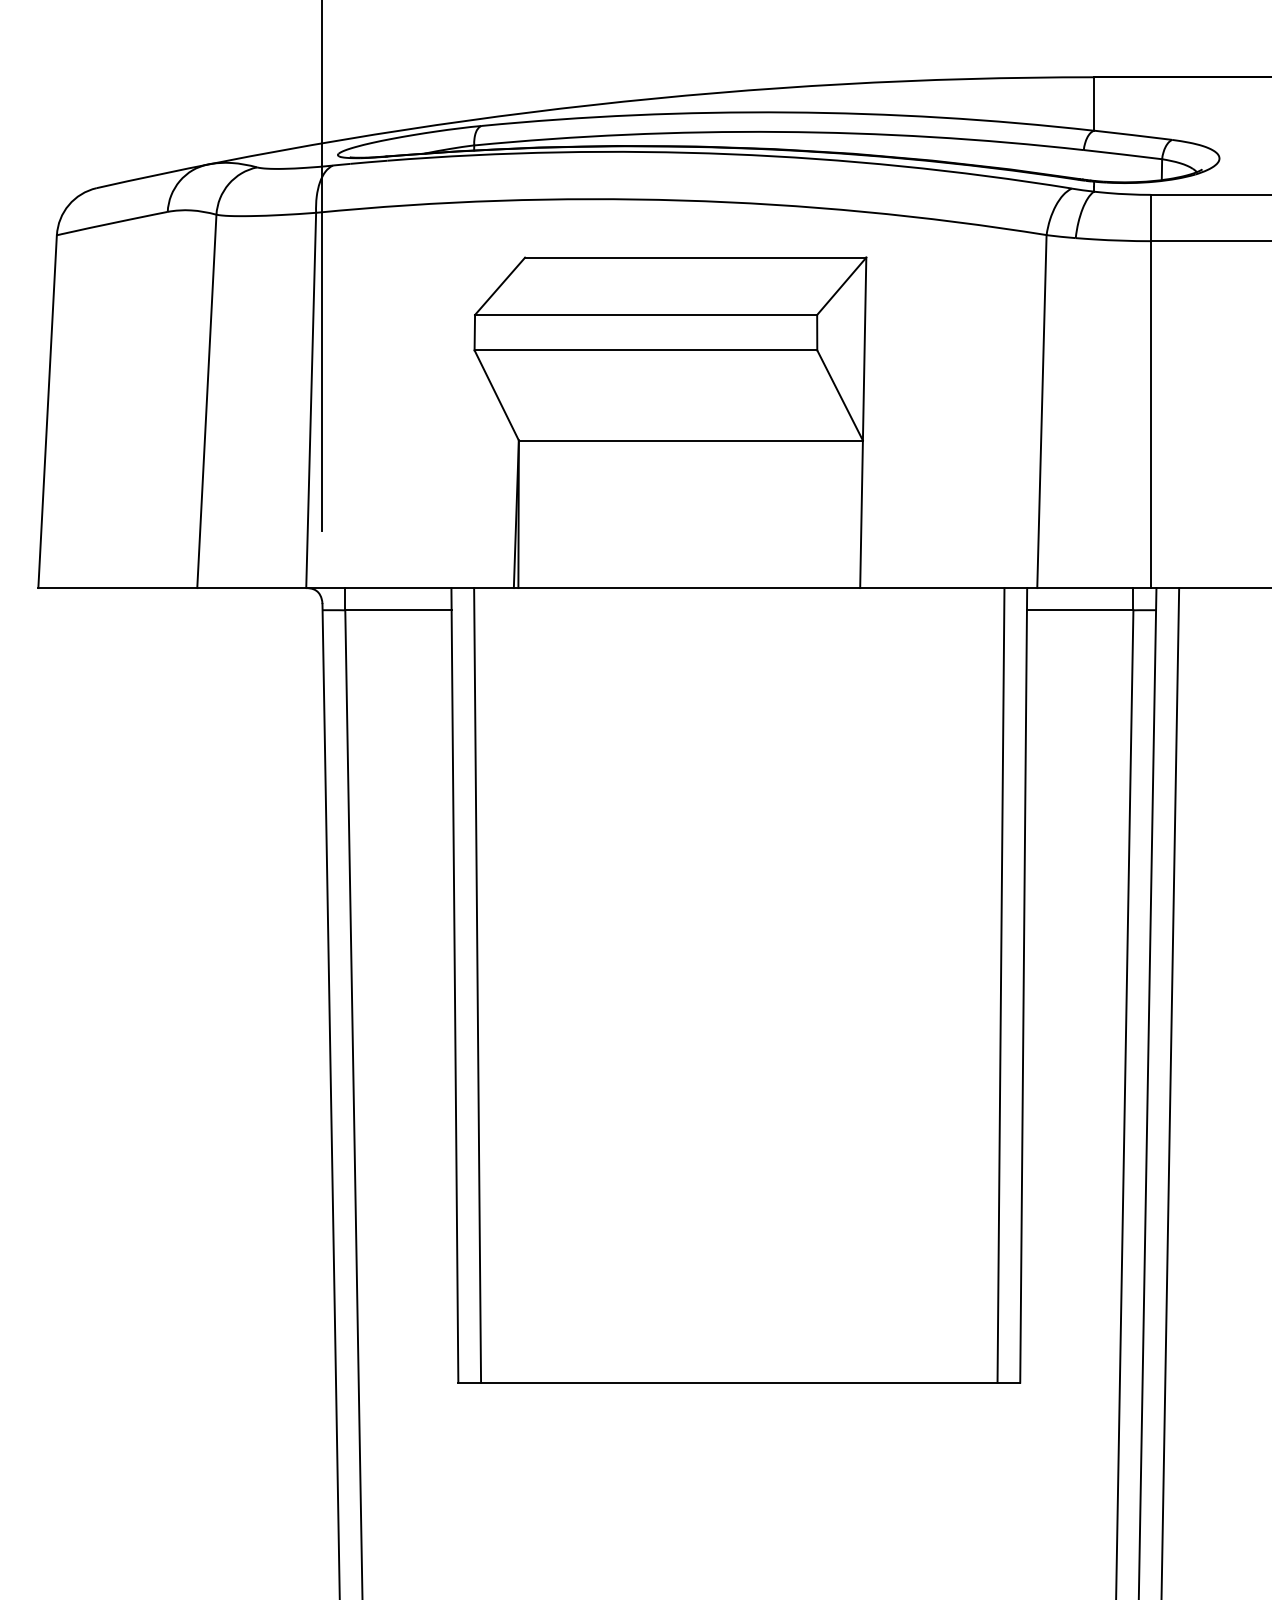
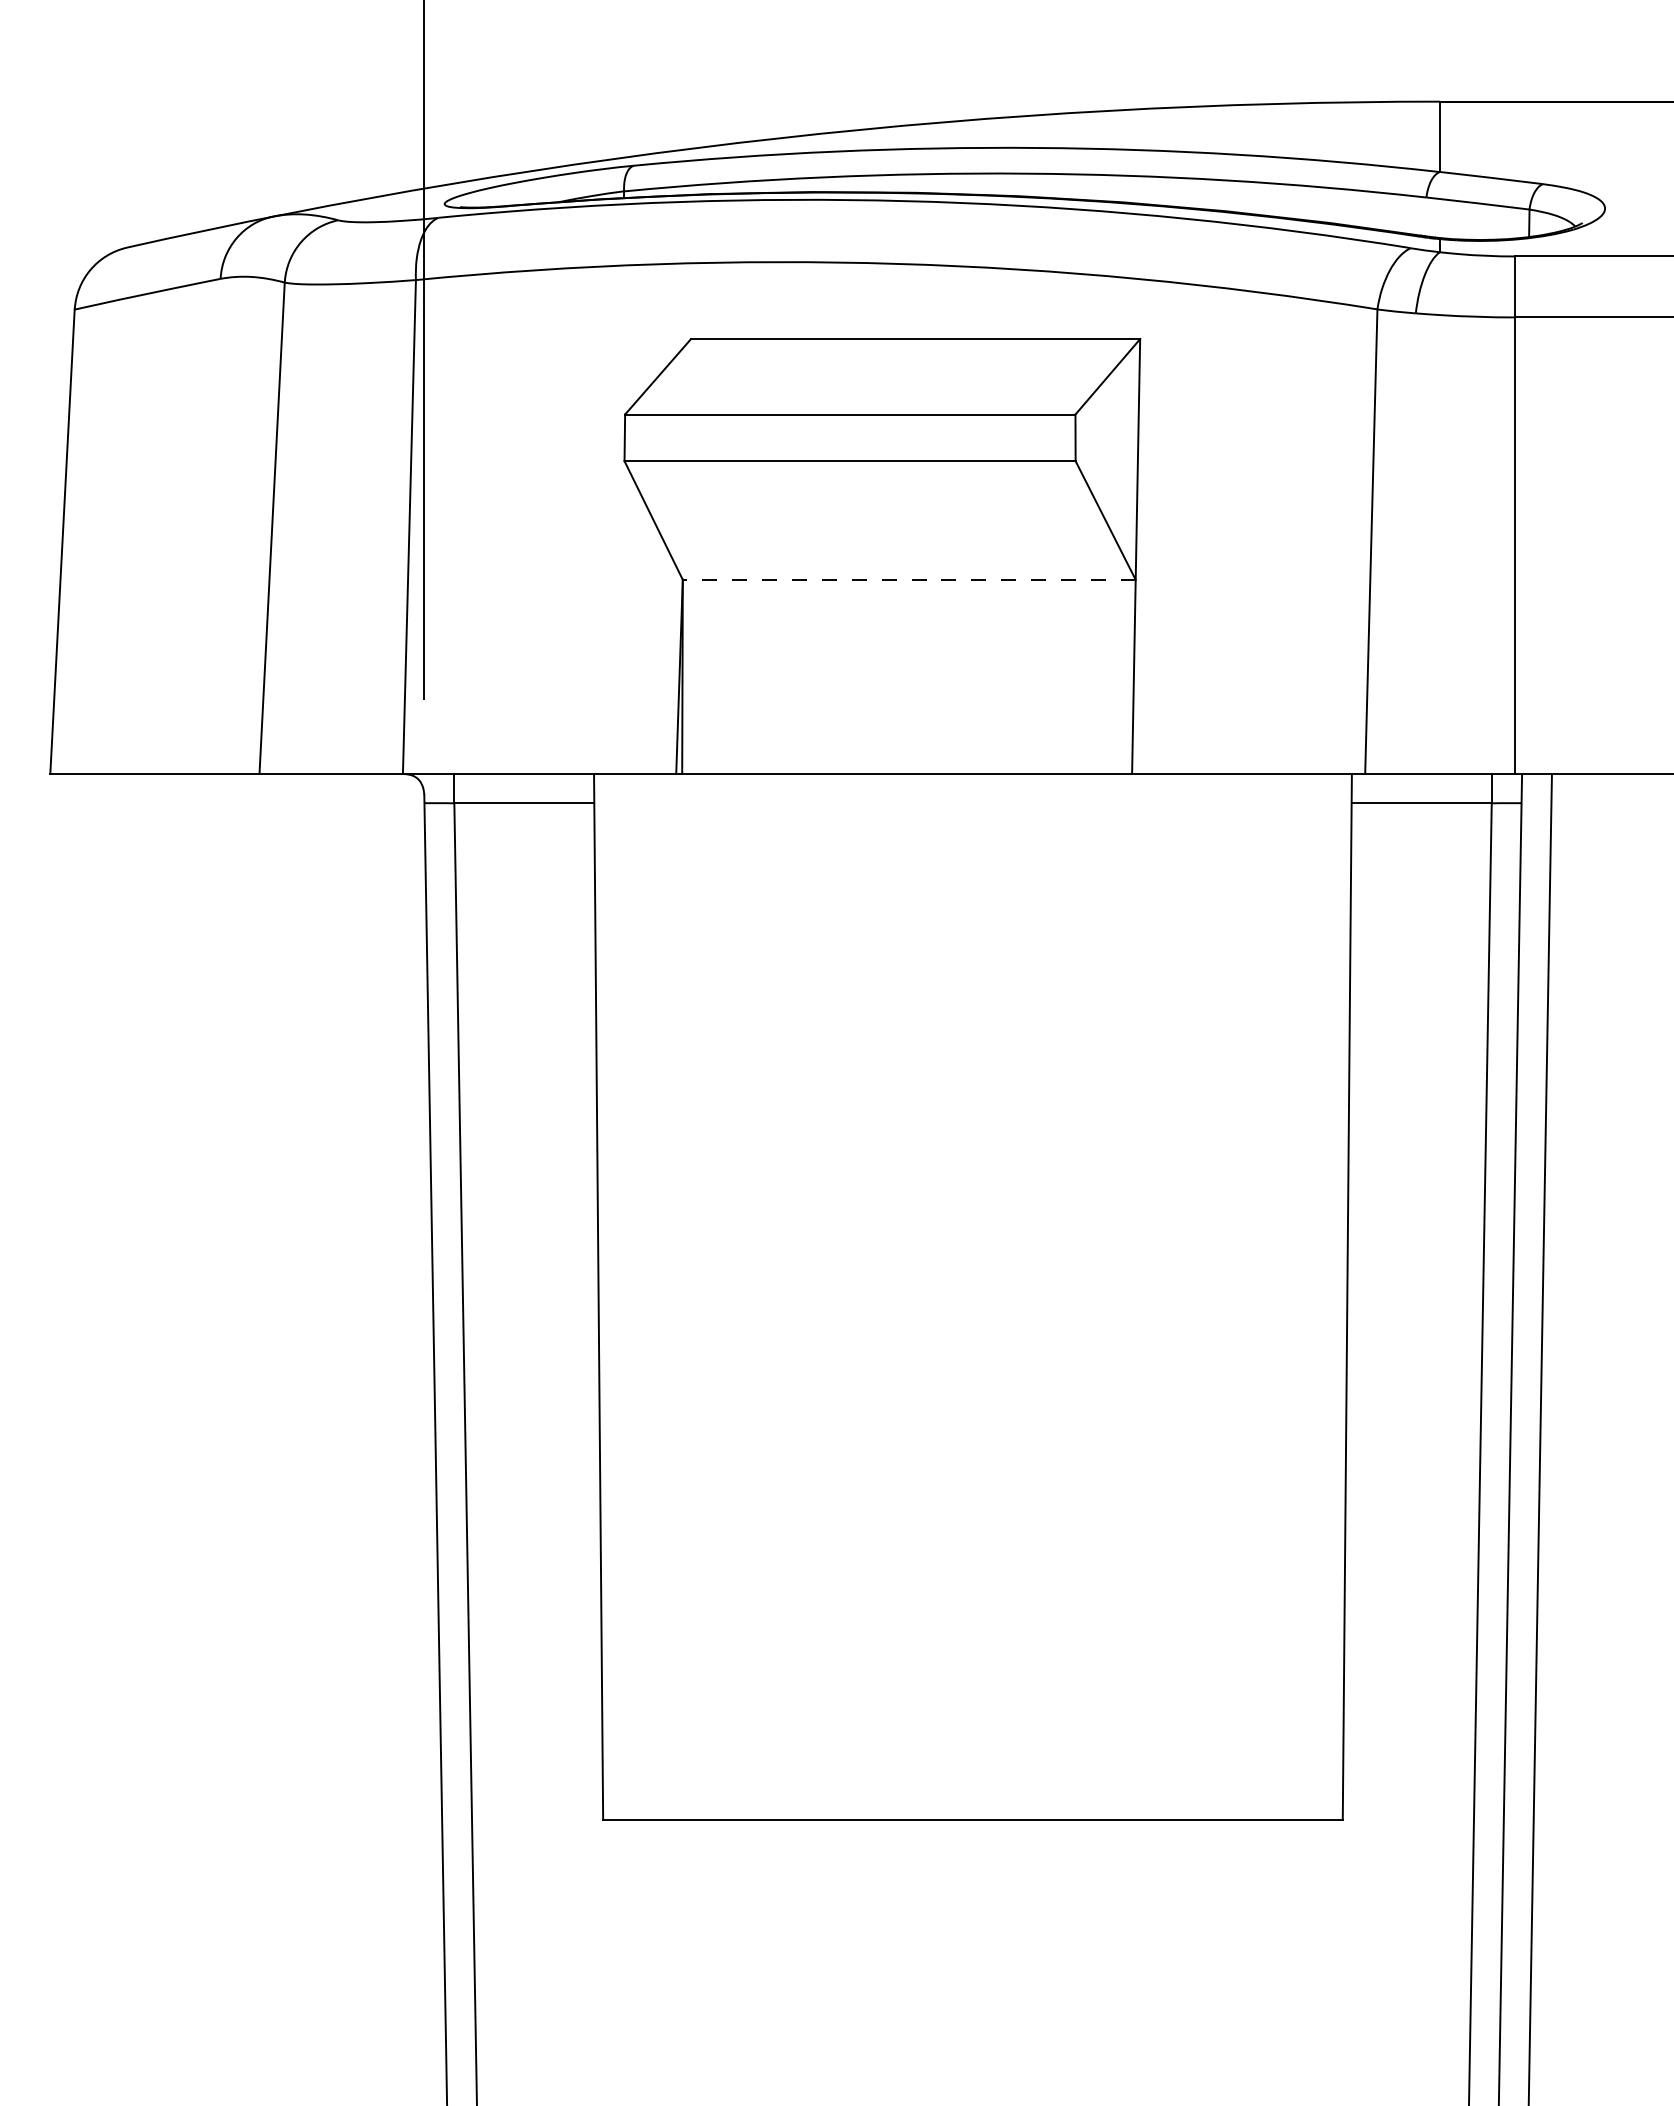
line: (690, 440) -> (908, 579), solid -> dashed
line: (477, 984) -> (628, 1296), removed
line: (1001, 984) -> (1317, 1296), removed

